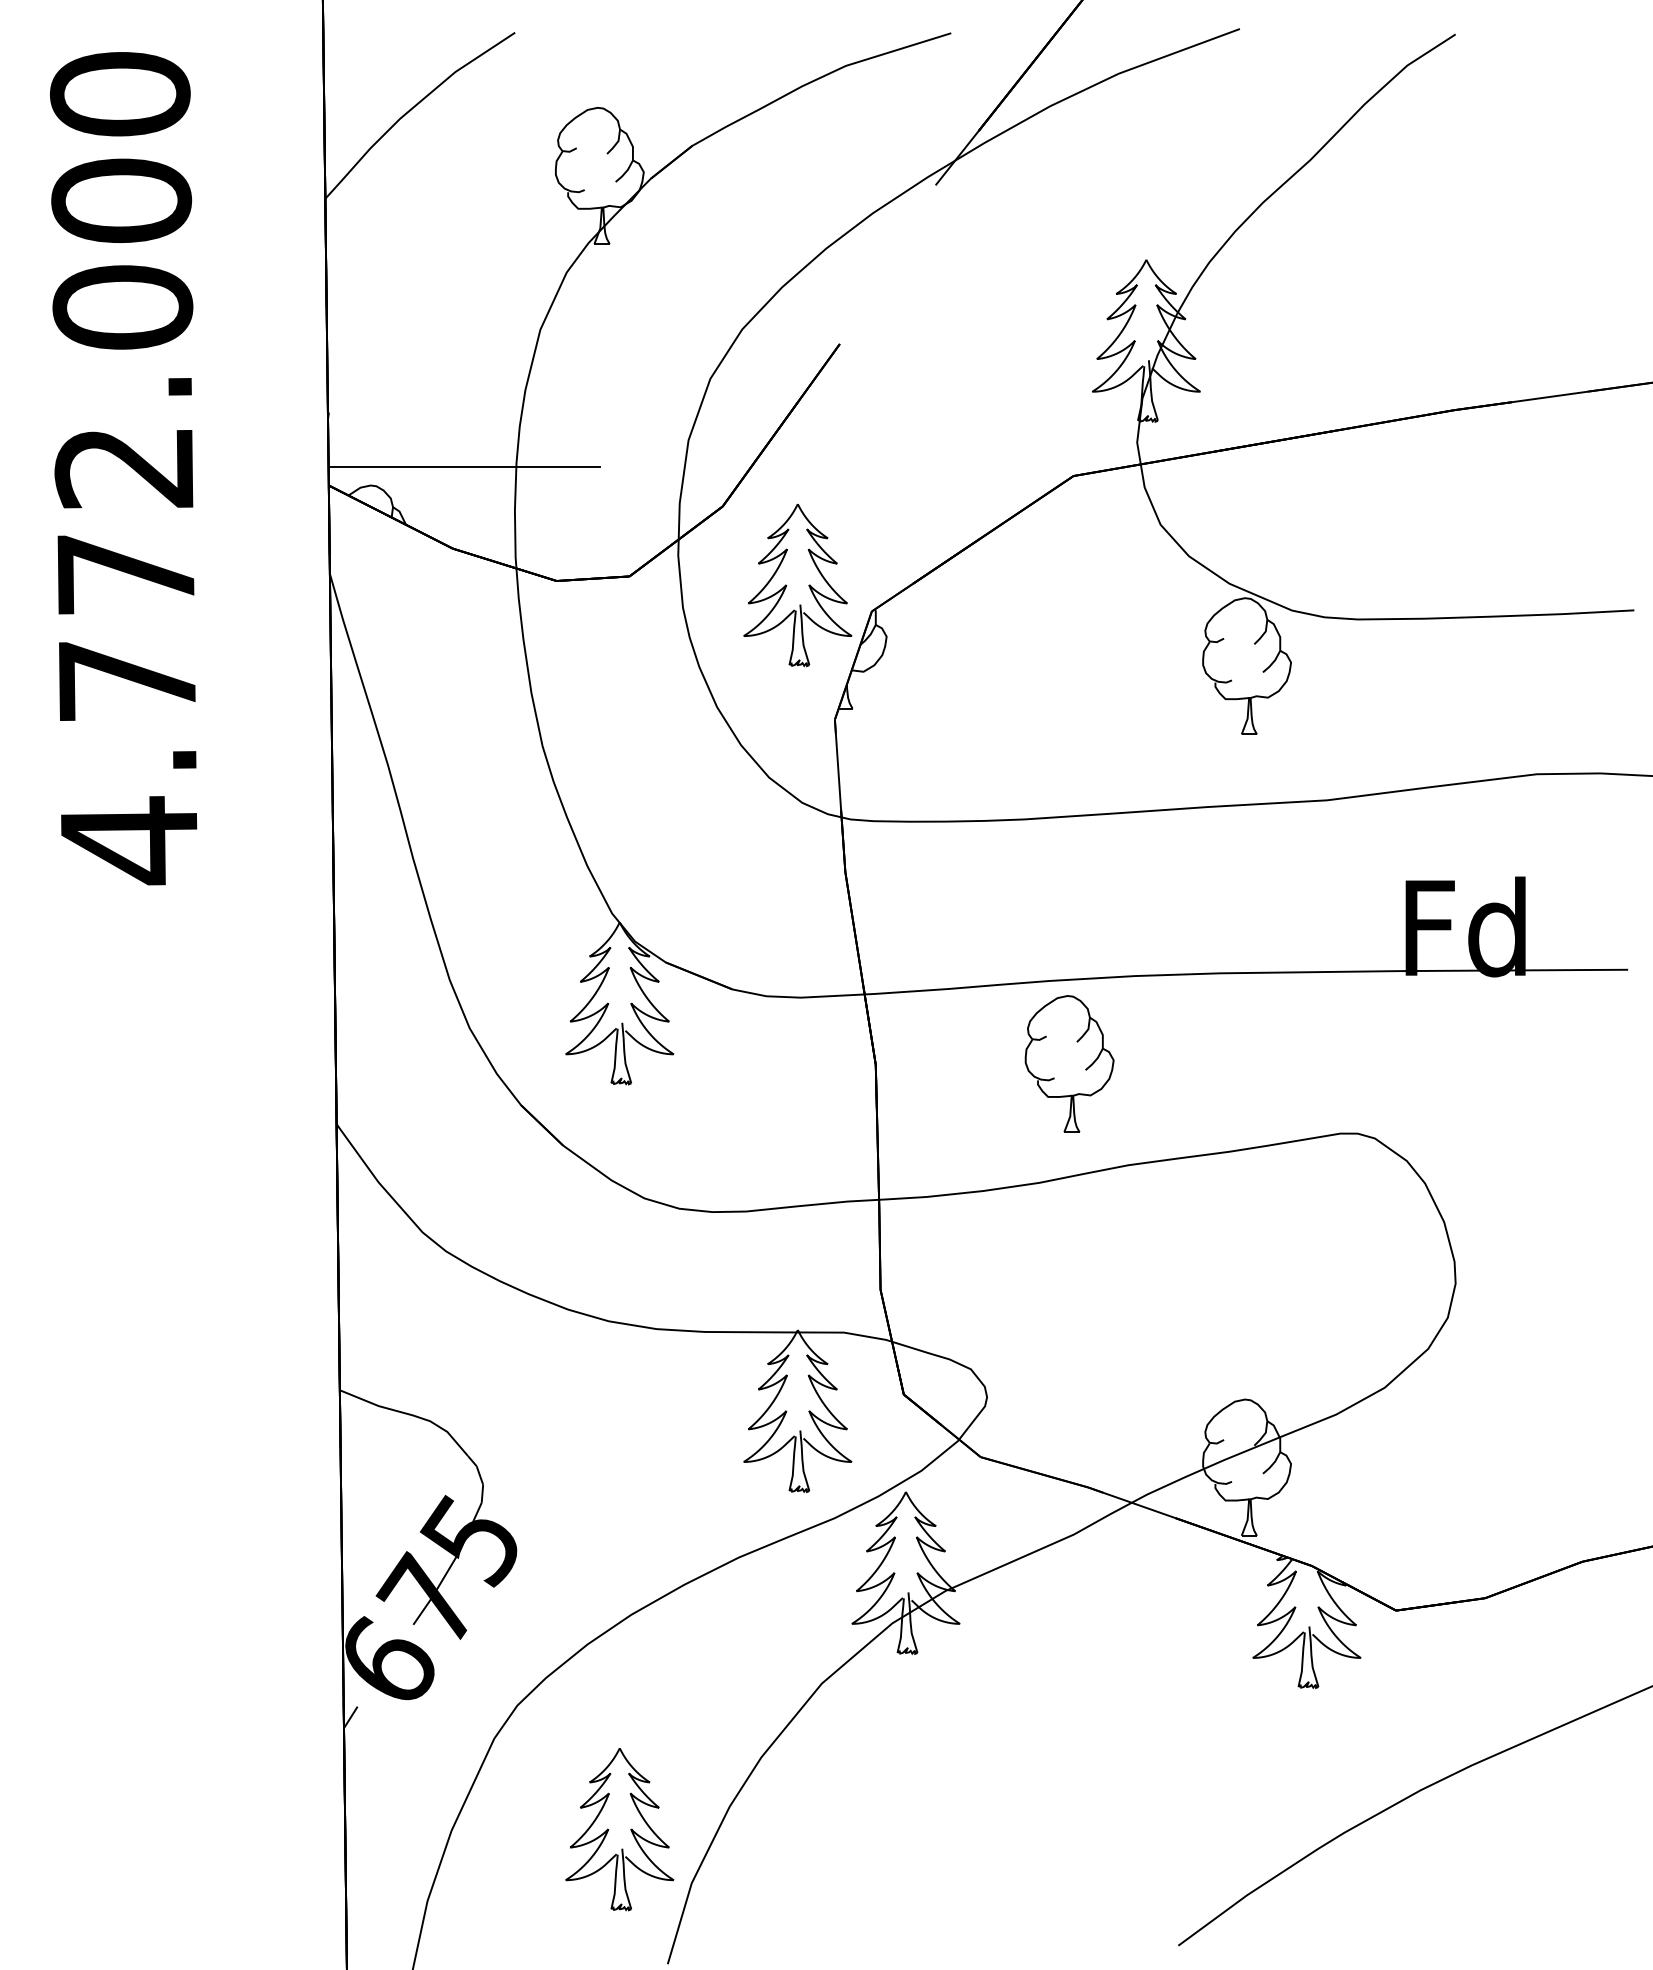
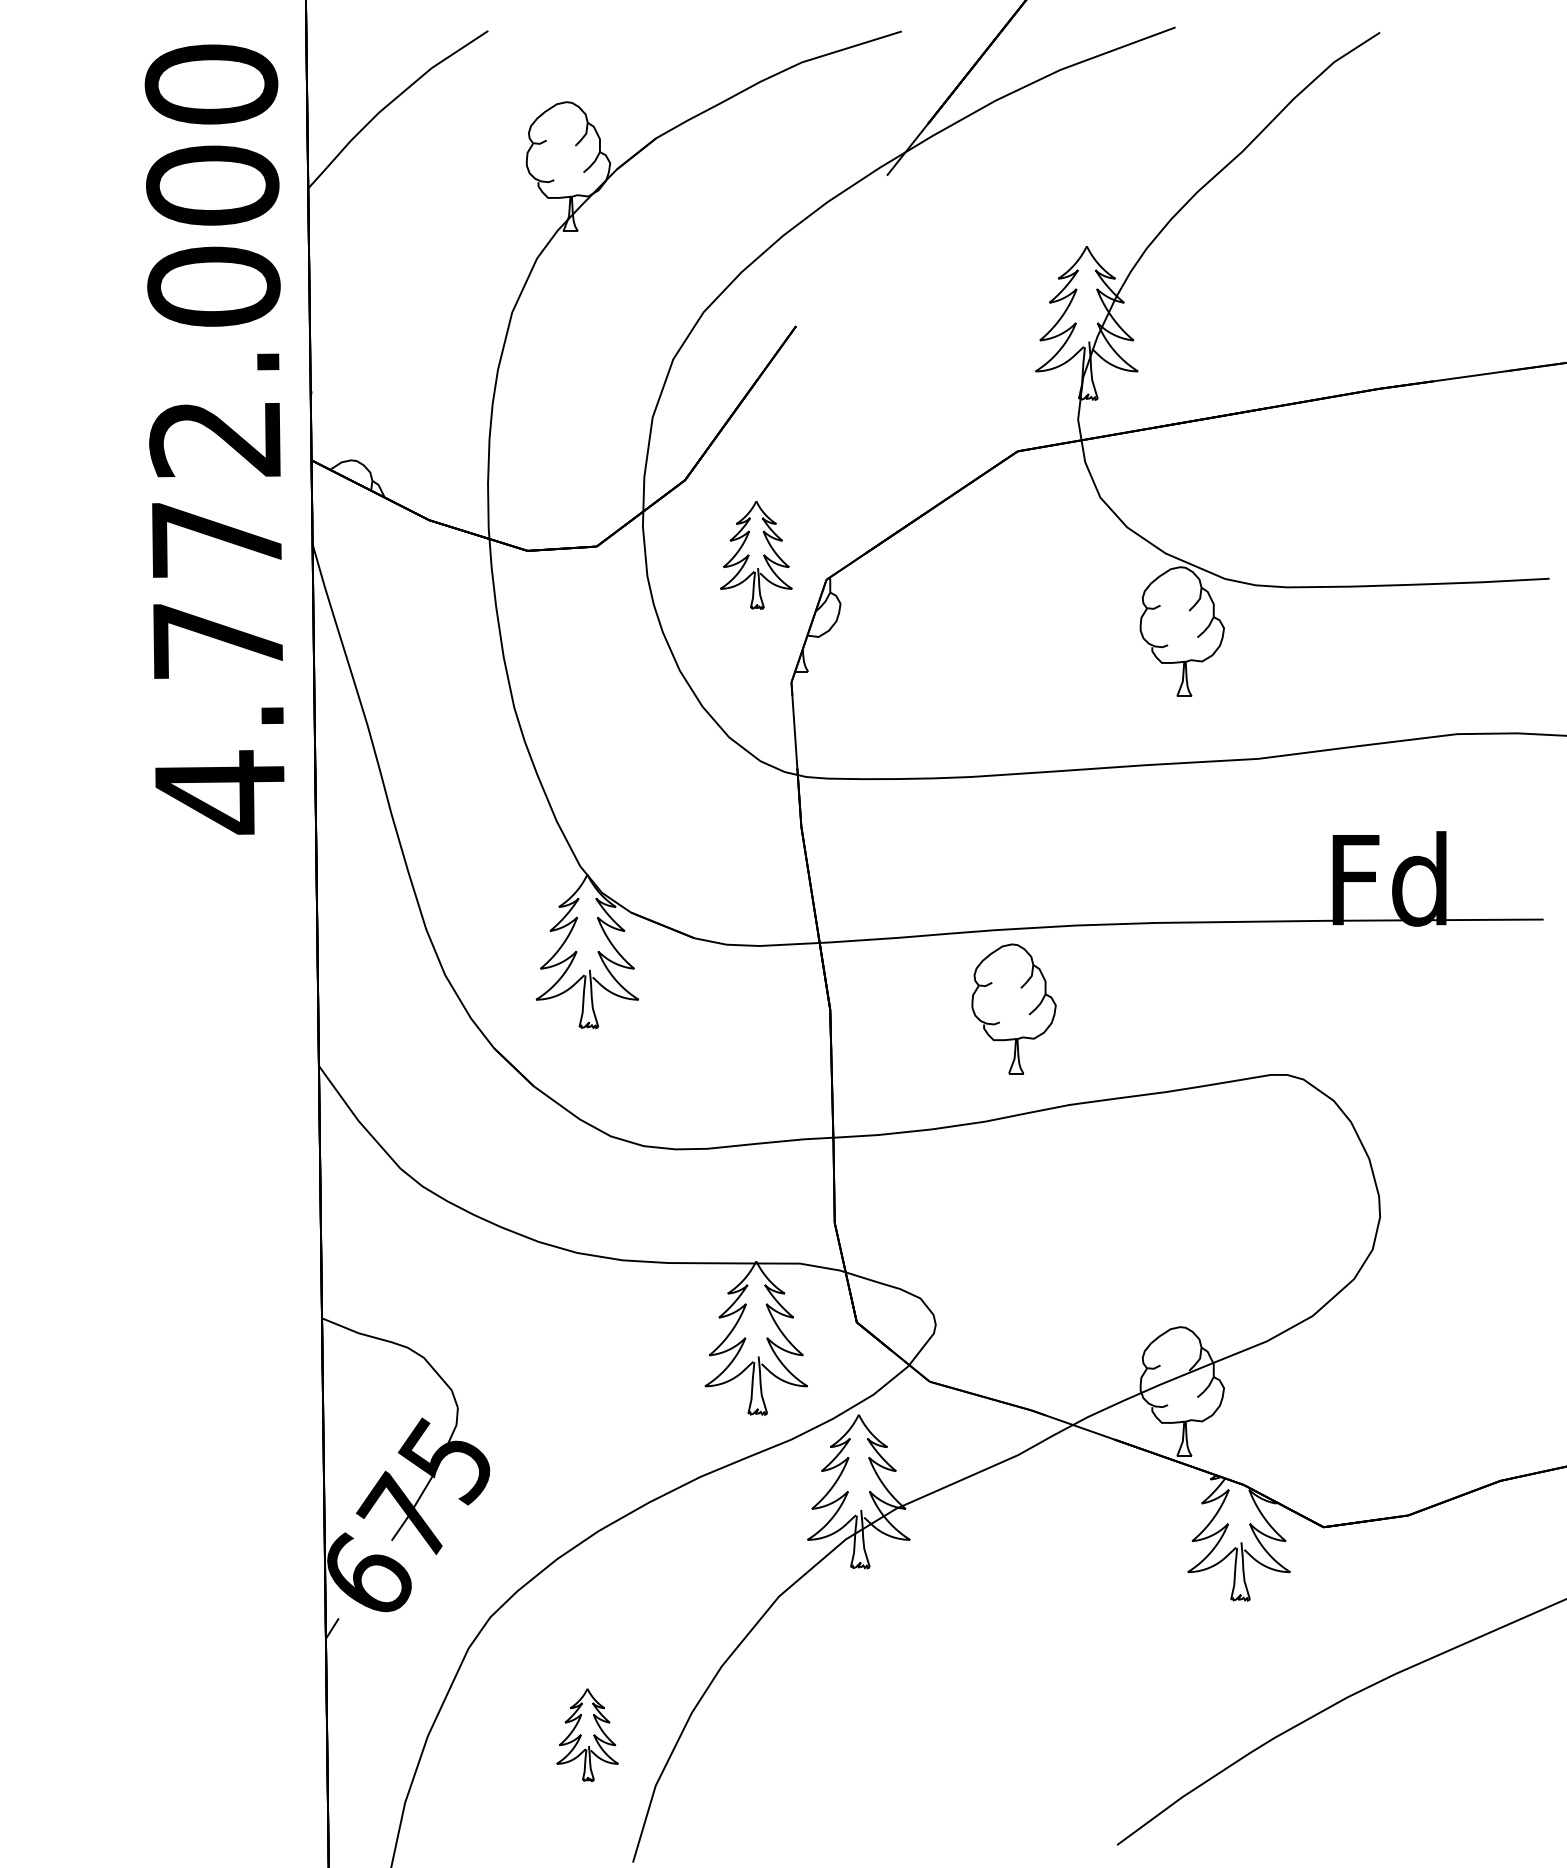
line: (464, 466) -> (440, 442), removed
text: (123, 468) -> (214, 439), moved
part: (797, 585) -> (755, 555), size x0.7
part: (619, 1829) -> (587, 1734), size x0.6

